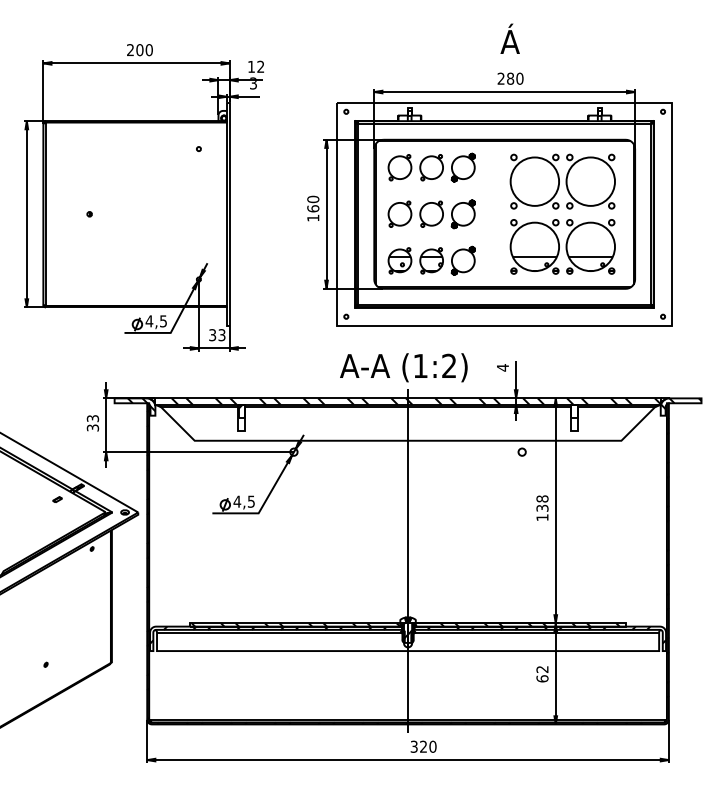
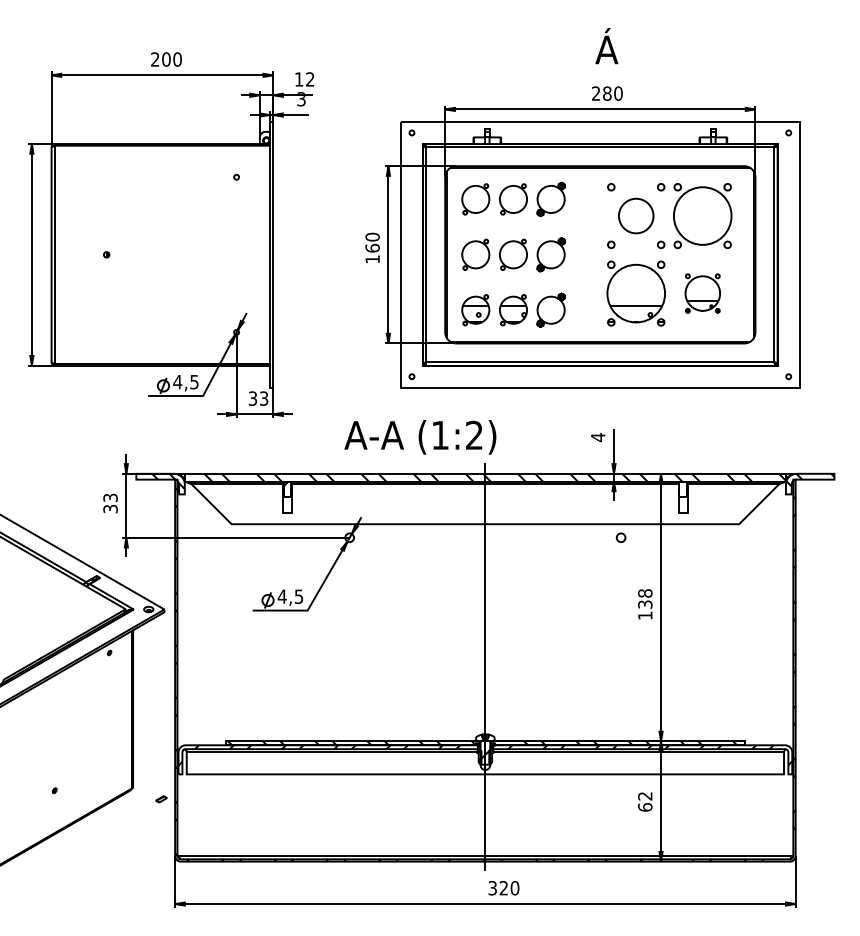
circle: (535, 181) -> (636, 215), size x0.6
part: (590, 246) -> (702, 293), size x0.6
text: (403, 367) -> (420, 437), moved
part: (57, 499) -> (161, 799), moved

